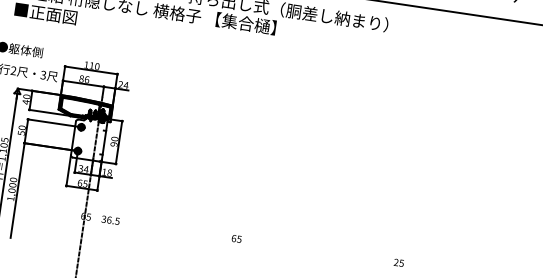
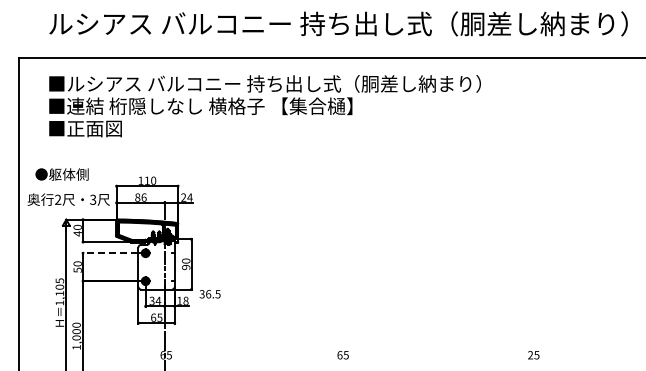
line: (51, 123) -> (110, 253), solid -> dashed
text: (110, 220) -> (209, 294), moved

